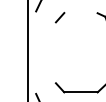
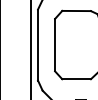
line: (80, 12) -> (76, 10), added
line: (36, 52) -> (38, 44), added
line: (56, 52) -> (55, 44), added

